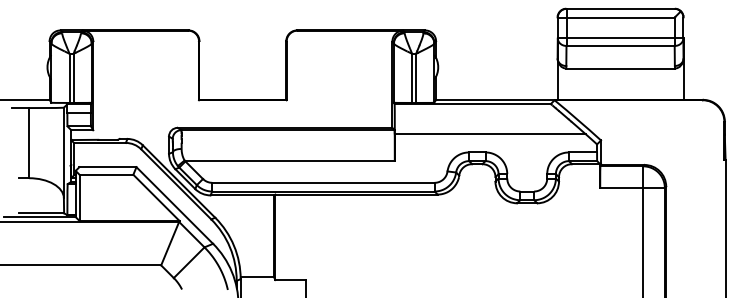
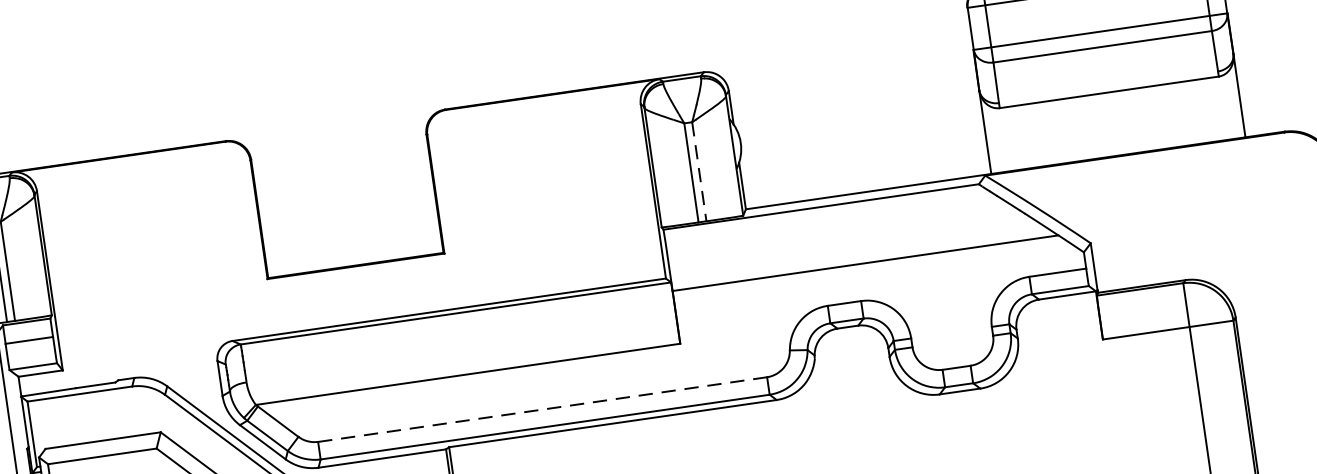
line: (416, 78) -> (700, 171), solid -> dashed
line: (323, 182) -> (542, 408), solid -> dashed

